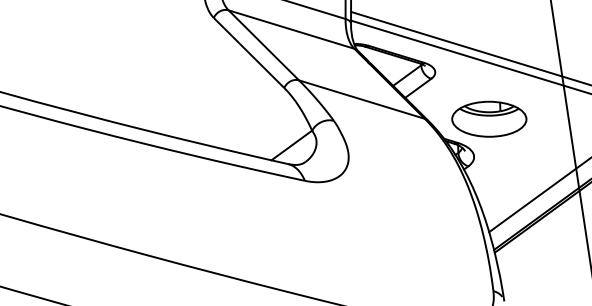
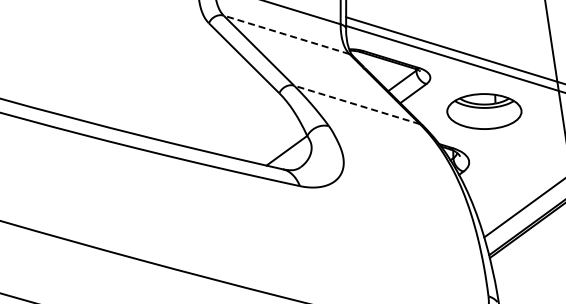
line: (291, 29) -> (286, 34), solid -> dashed
line: (361, 99) -> (356, 104), solid -> dashed
part: (489, 118) -> (484, 110), moved

